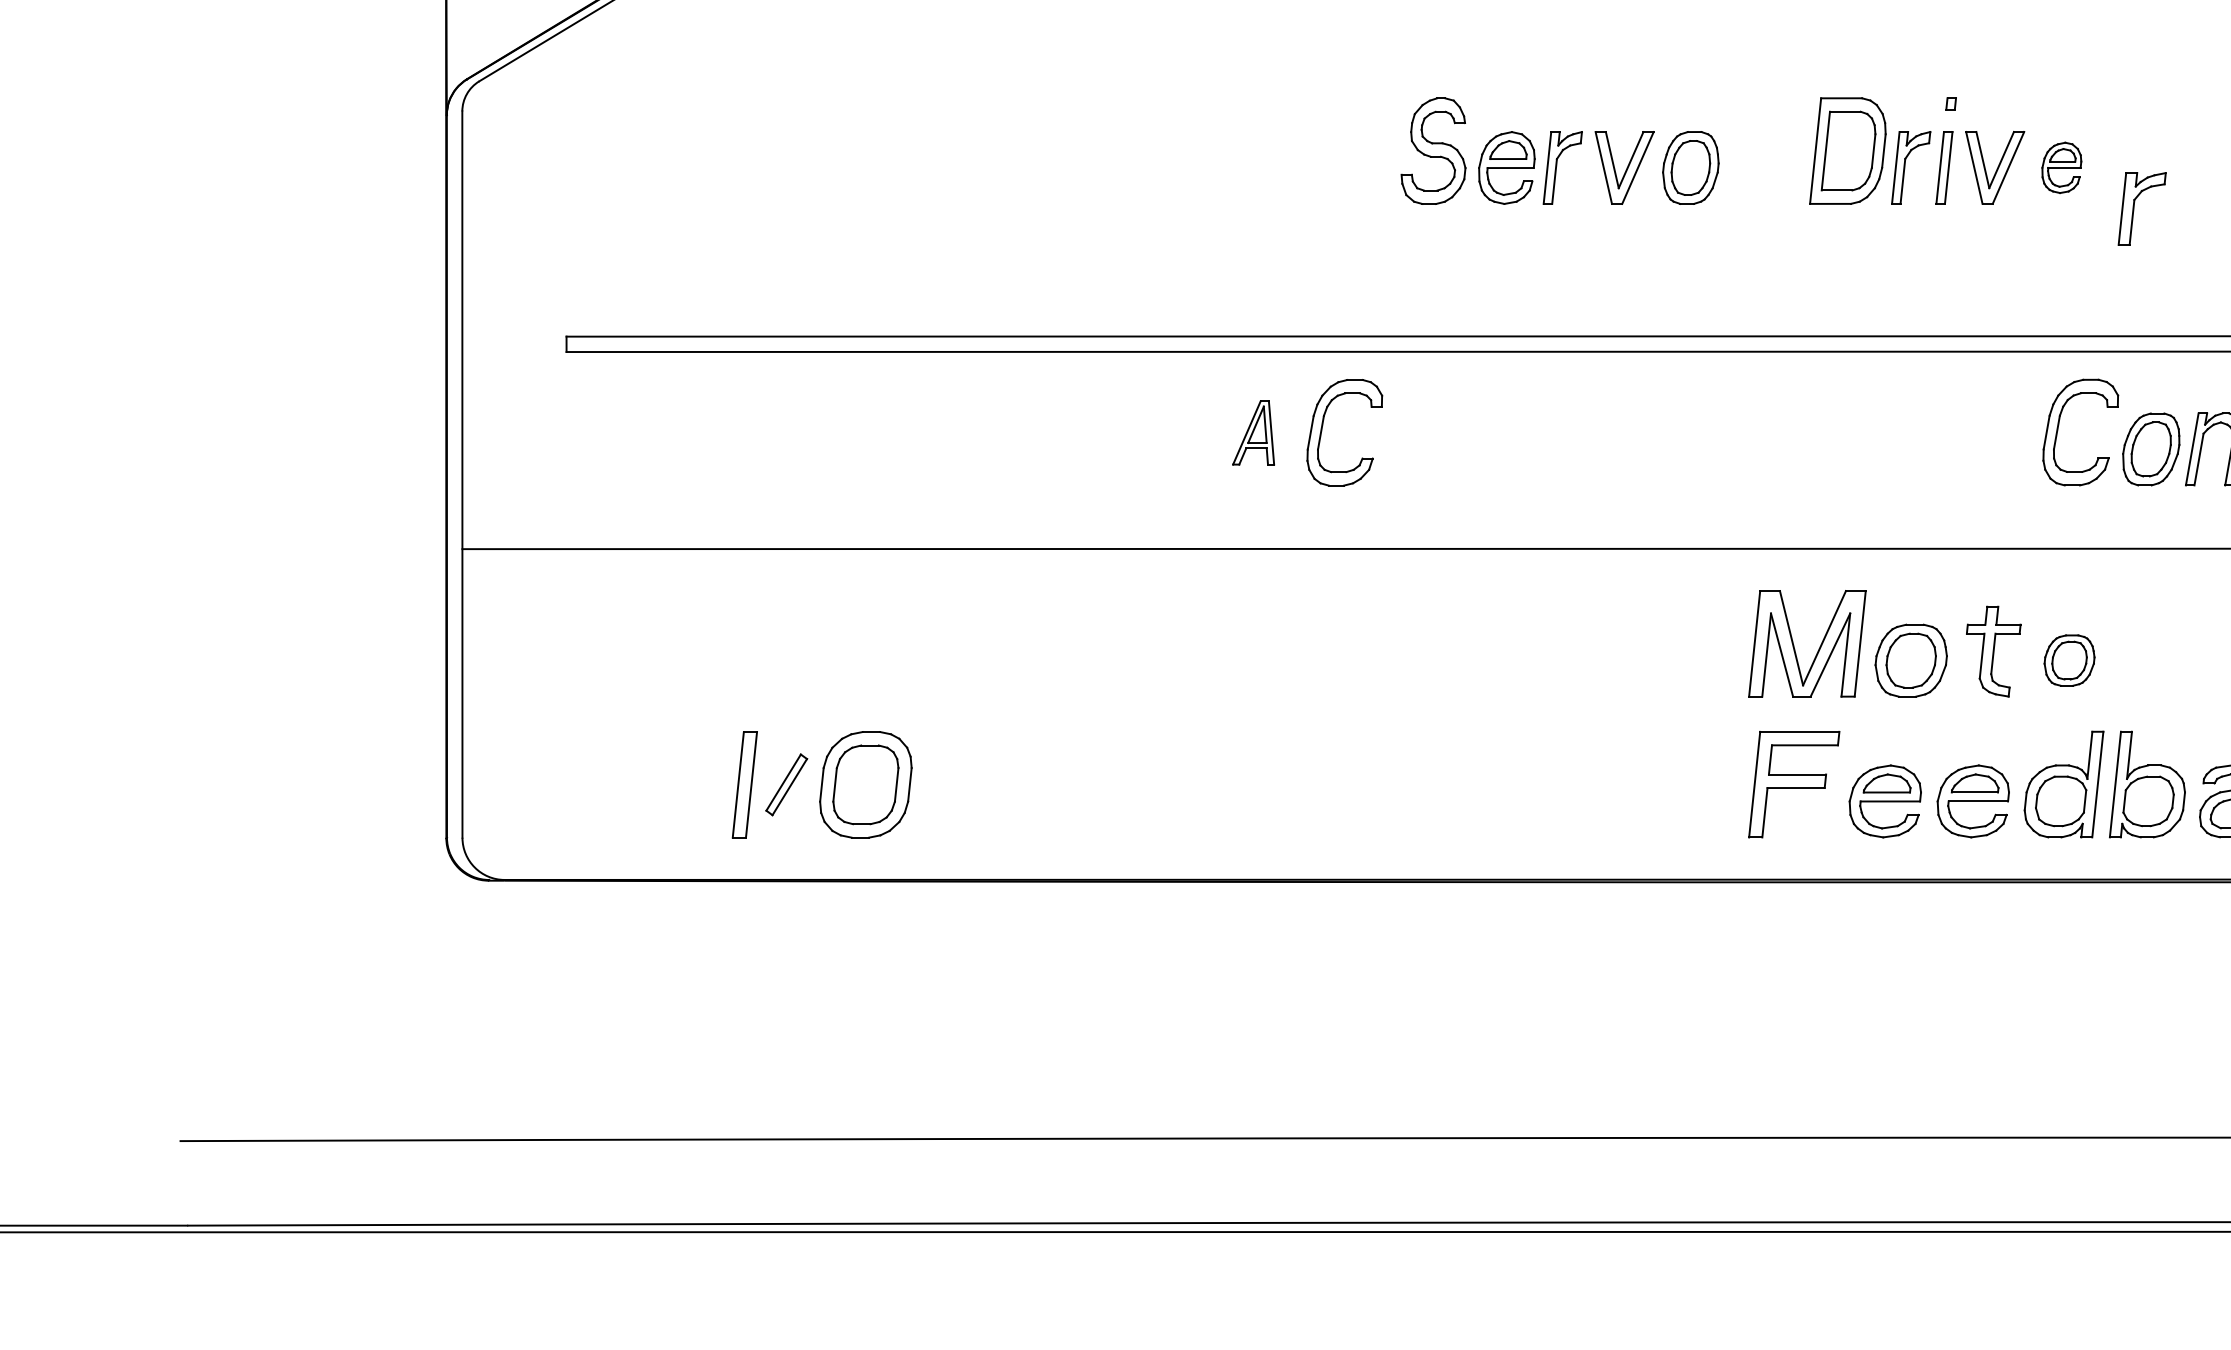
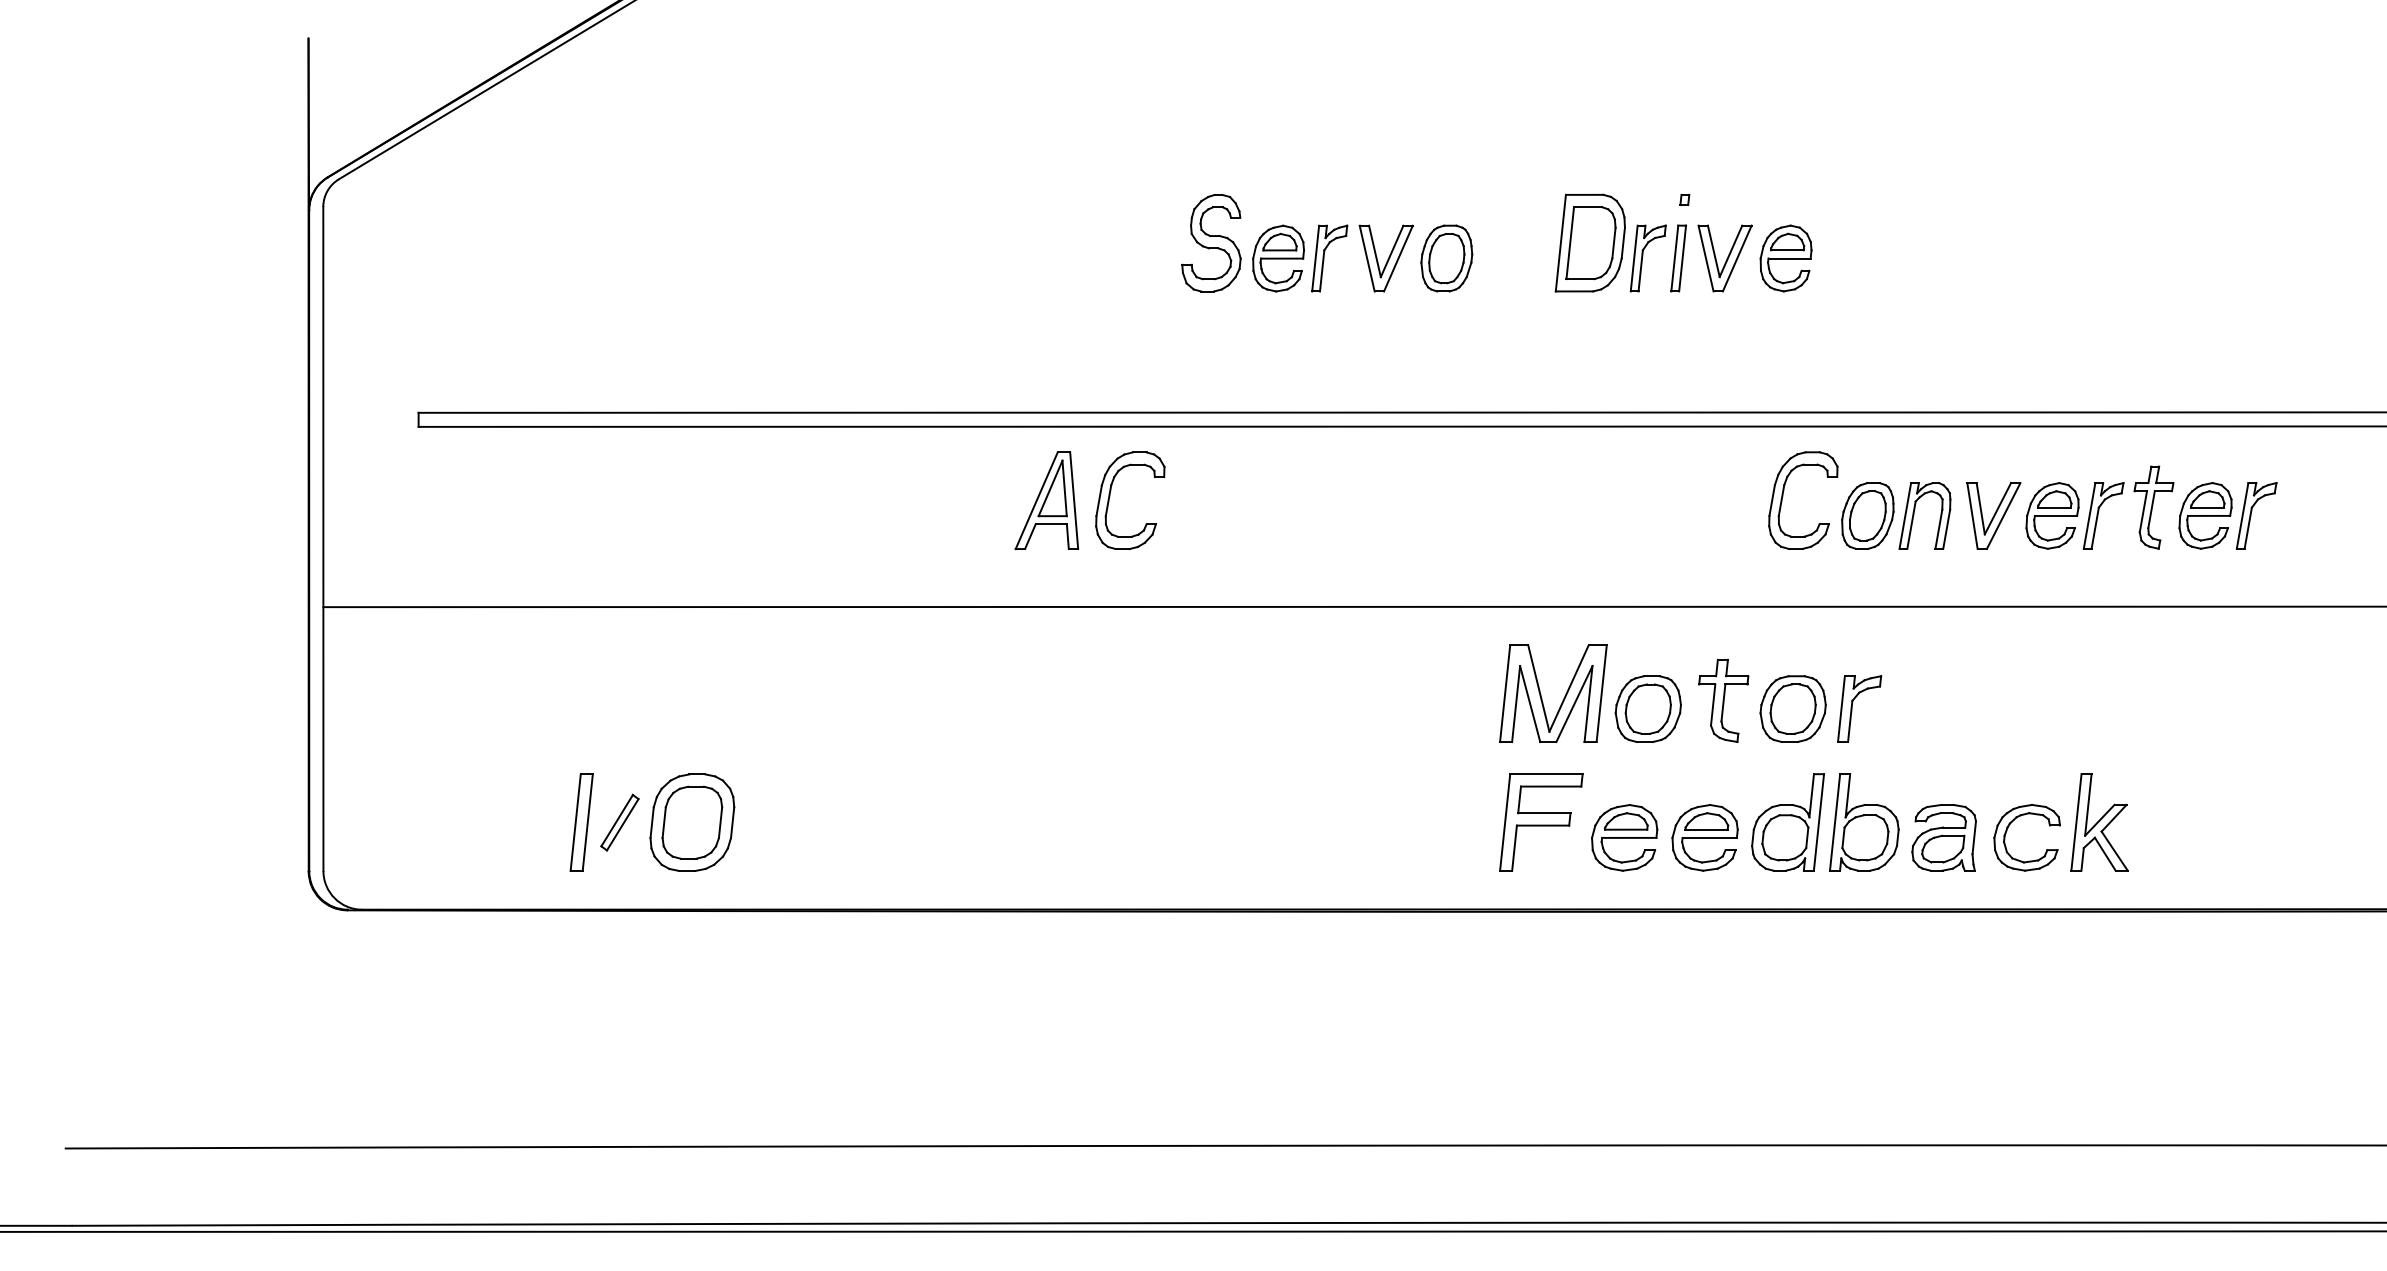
part: (2061, 167) -> (1785, 258), size x1.43
part: (2134, 208) -> (1852, 708), moved
part: (1253, 432) -> (1046, 500), size x1.67
part: (2068, 659) -> (1792, 708), size x1.43

